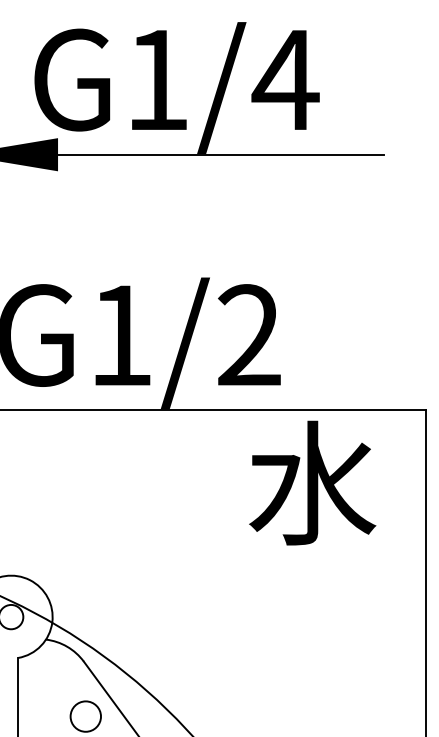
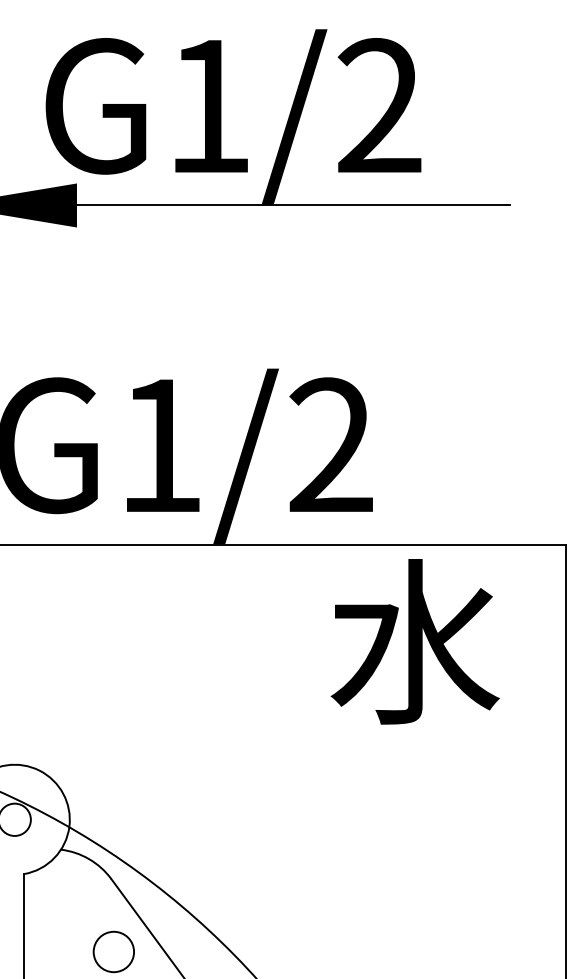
text: (285, 78) -> (379, 104), G1/4 -> G1/2

